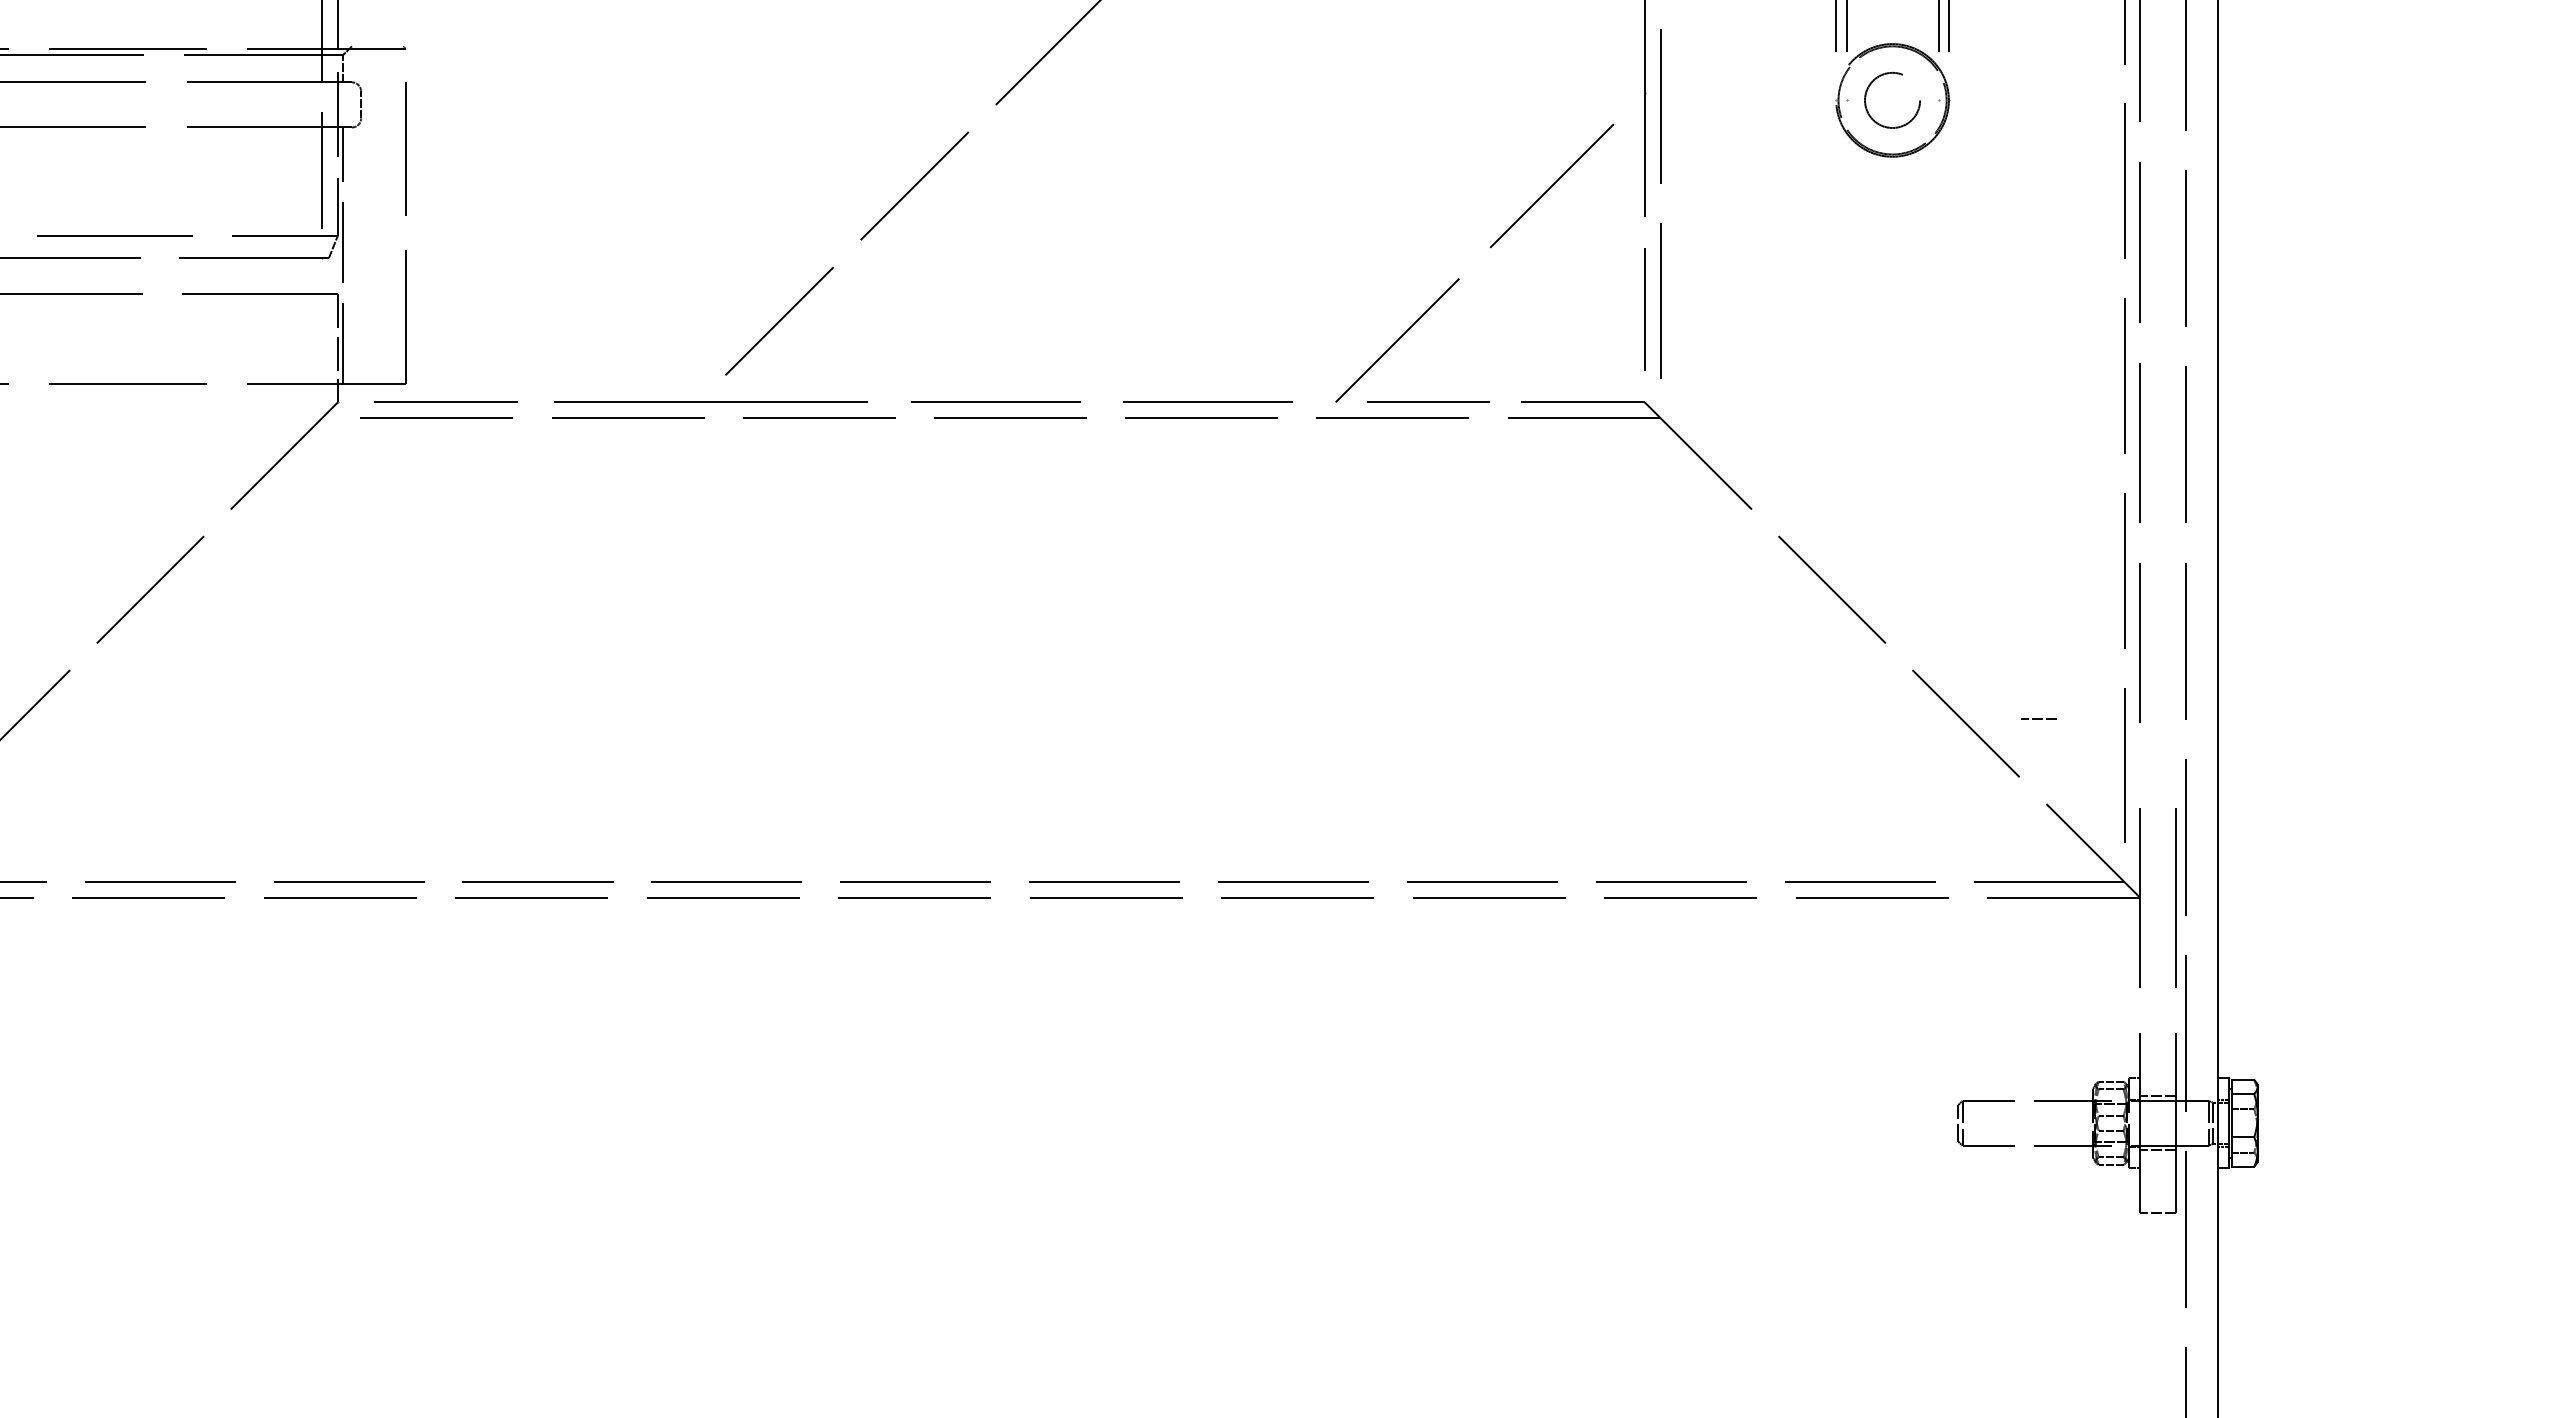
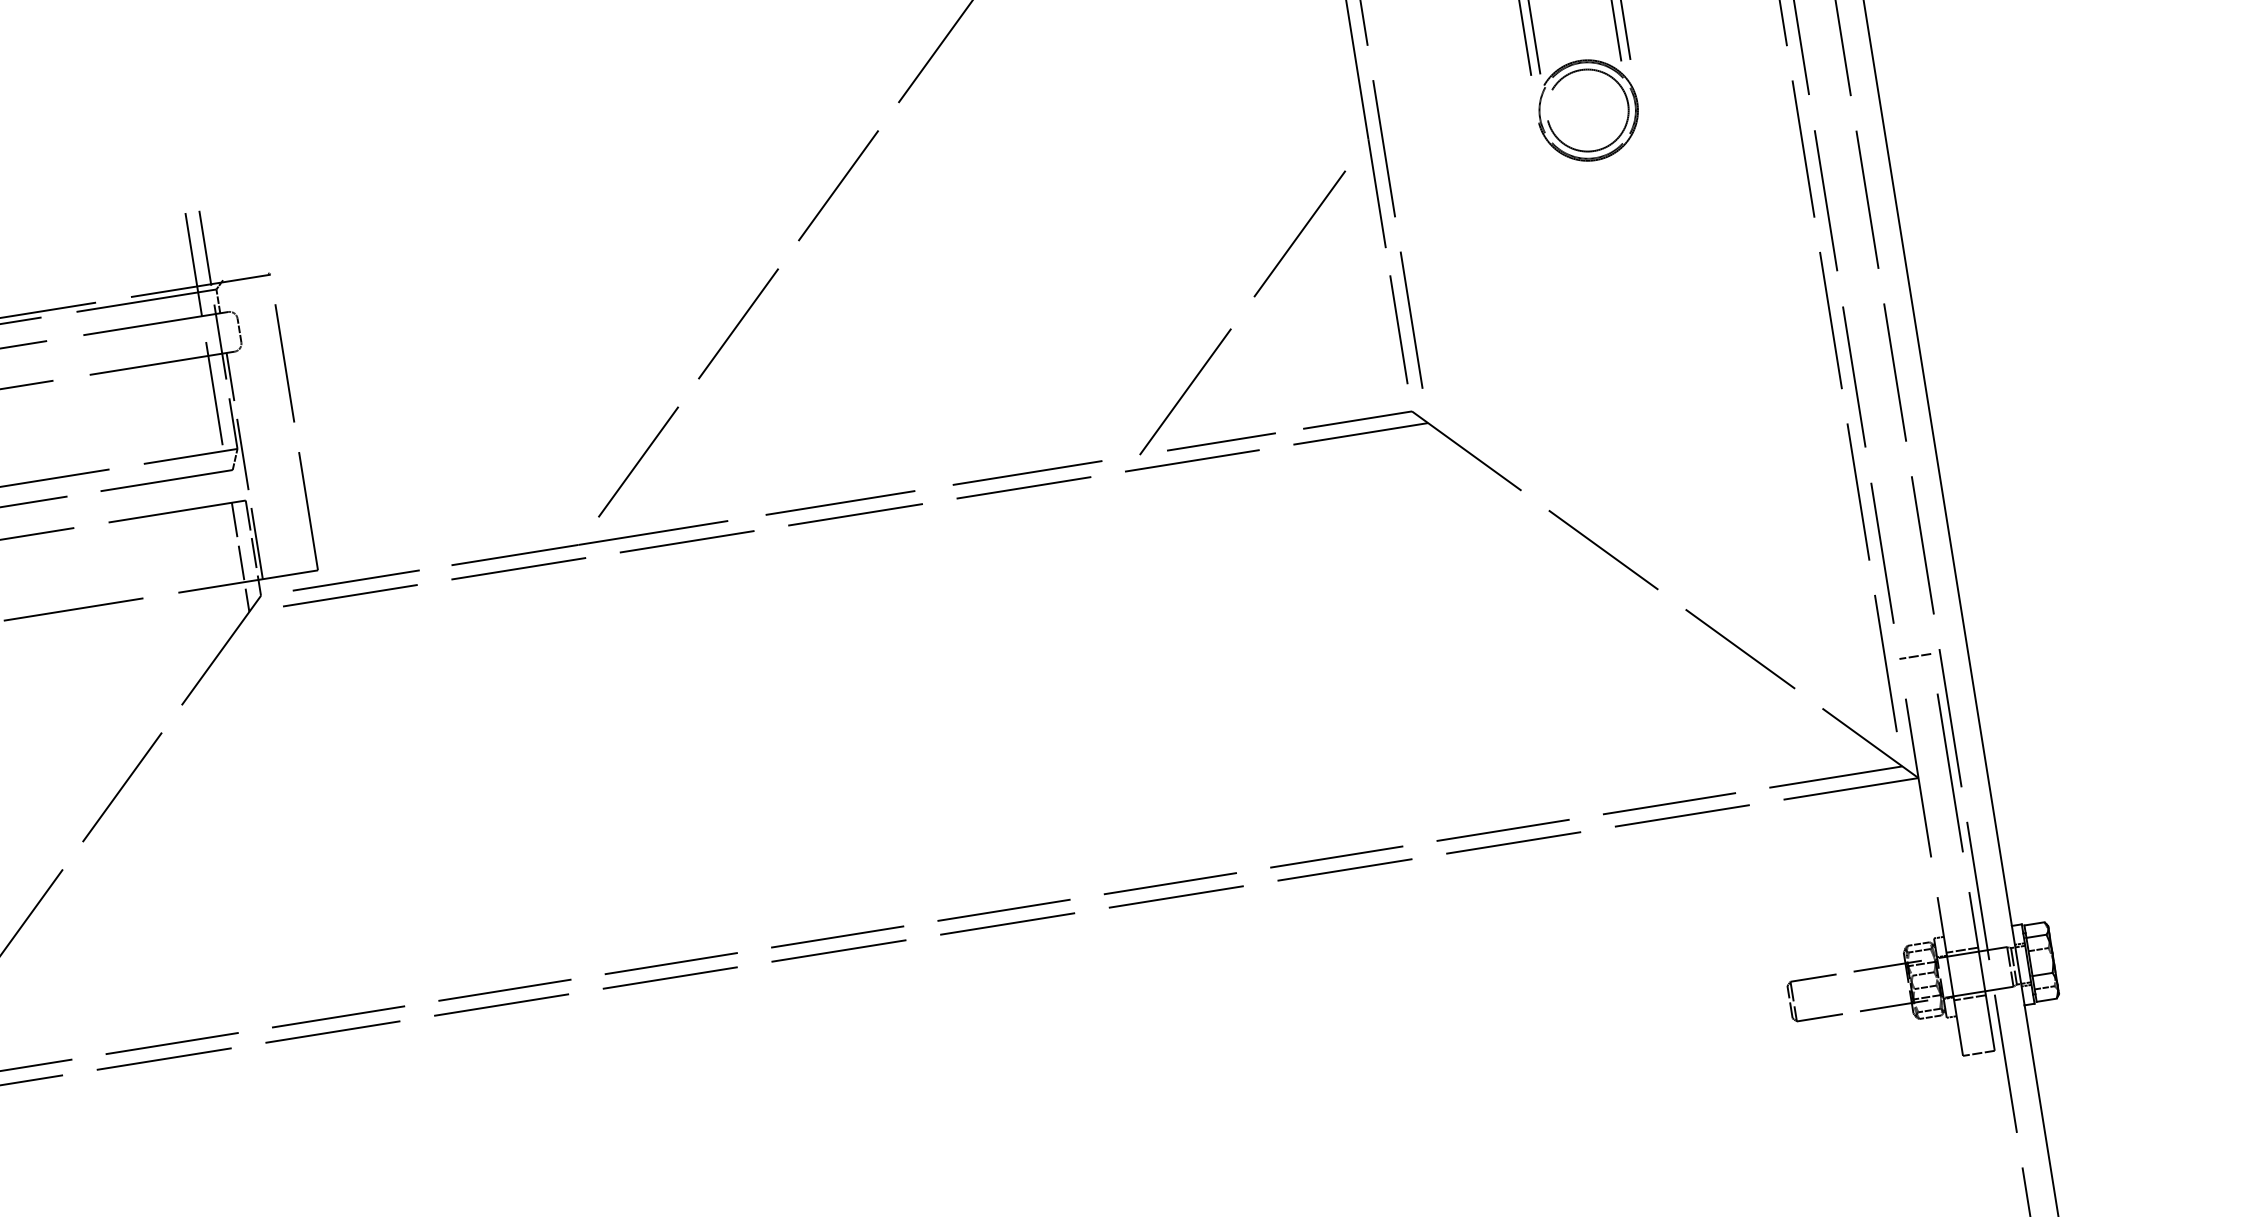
circle: (1892, 100) -> (1587, 110), size x1.67
line: (322, 356) -> (240, 557), added
line: (2038, 718) -> (1914, 656), moved

